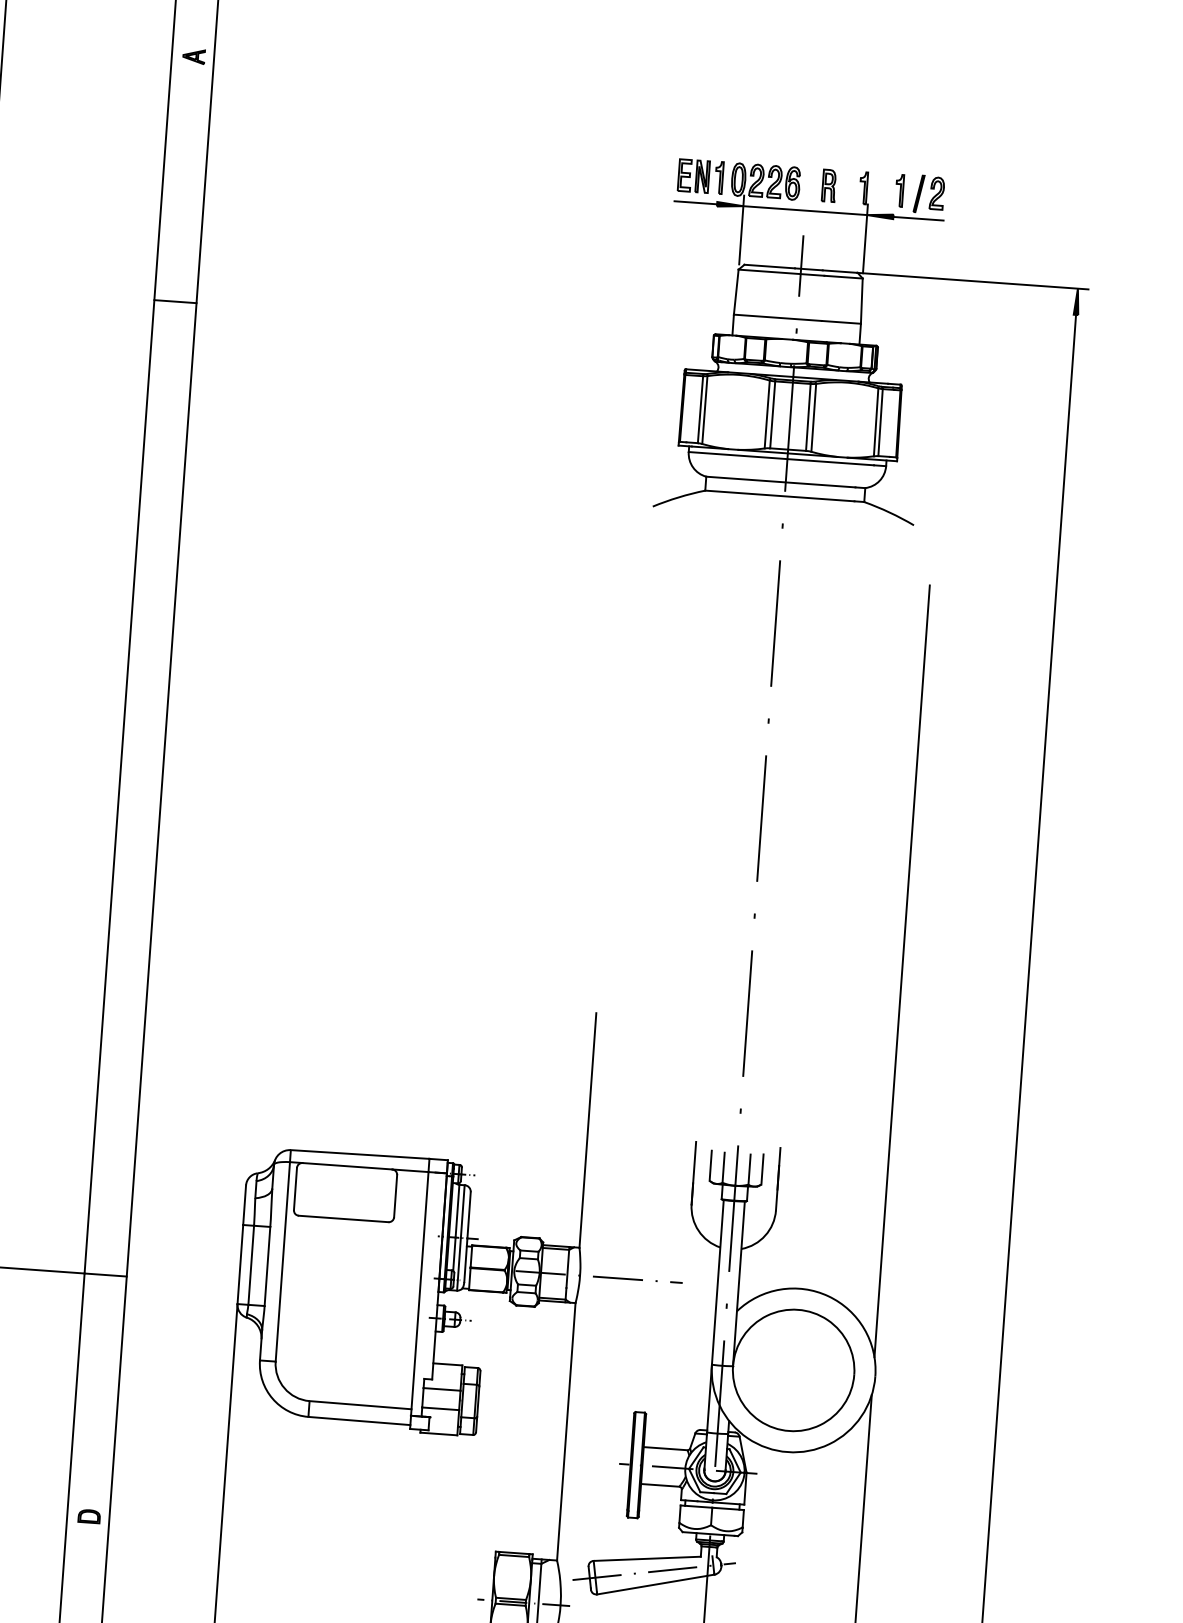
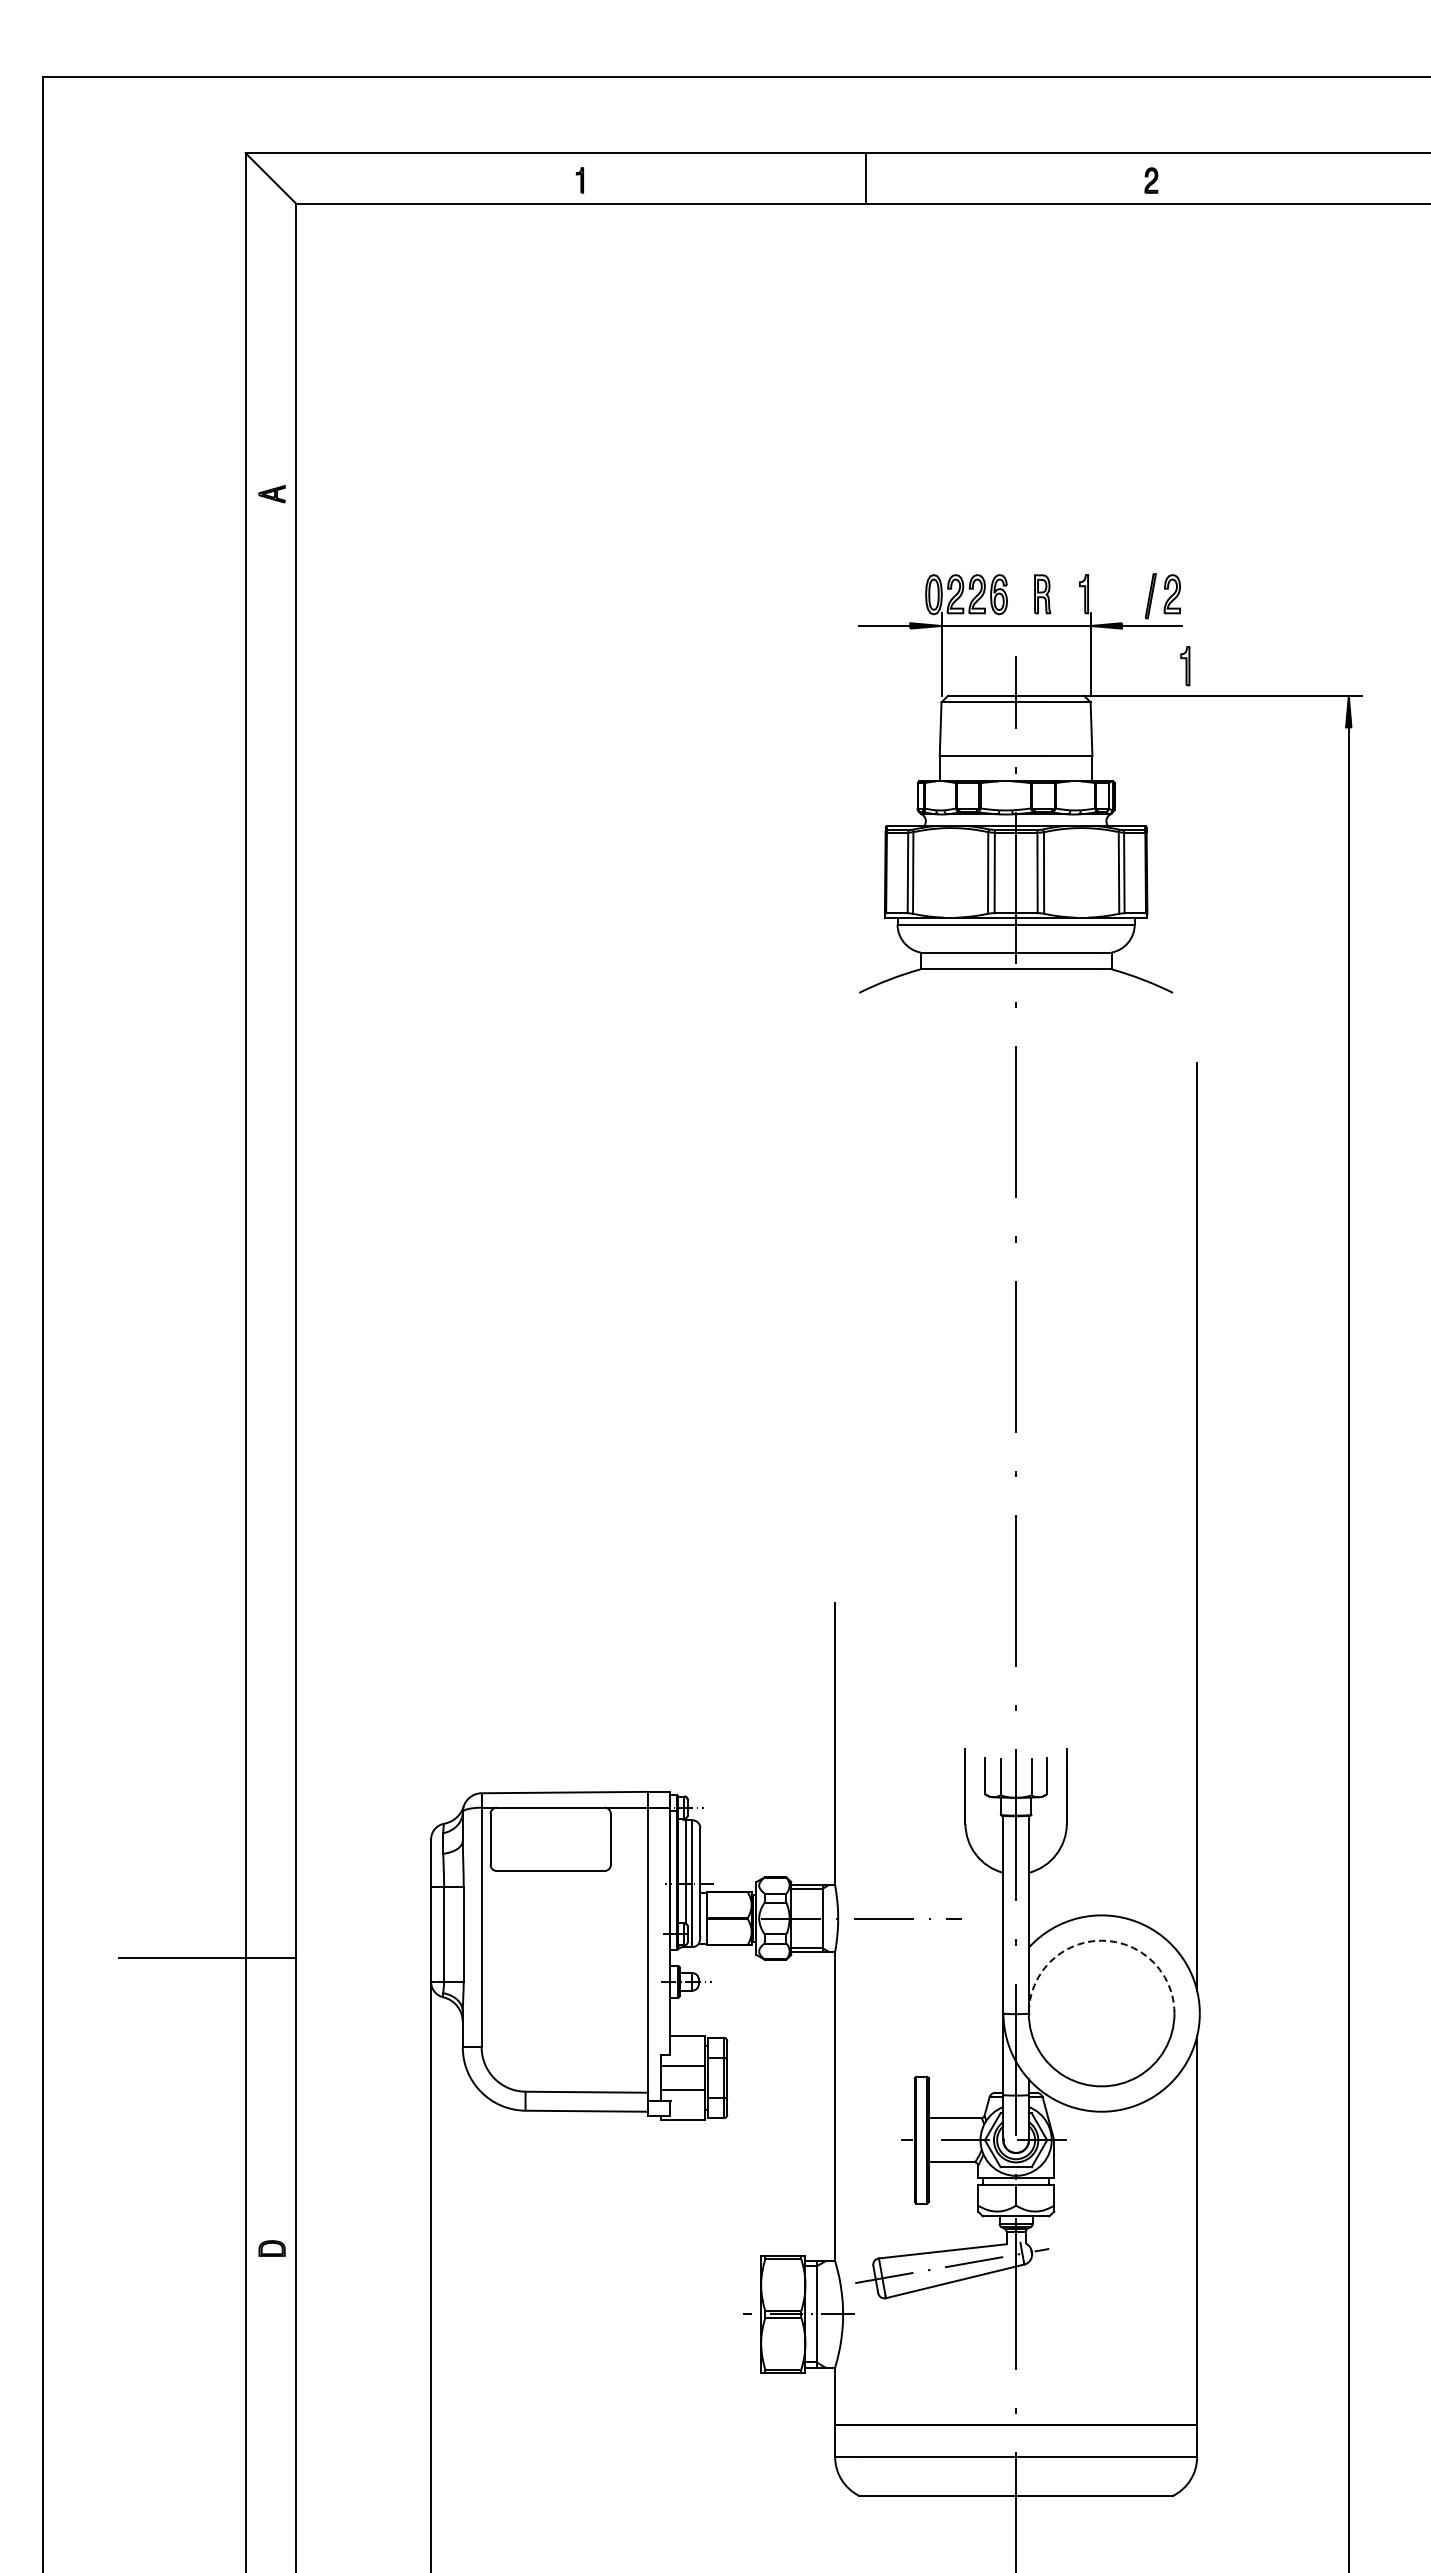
part: (700, 176) -> (888, 594), removed
part: (899, 191) -> (1185, 666), moved
line: (175, 301) -> (270, 788), removed
arc: (797, 1309) -> (1101, 1940), solid -> dashed

